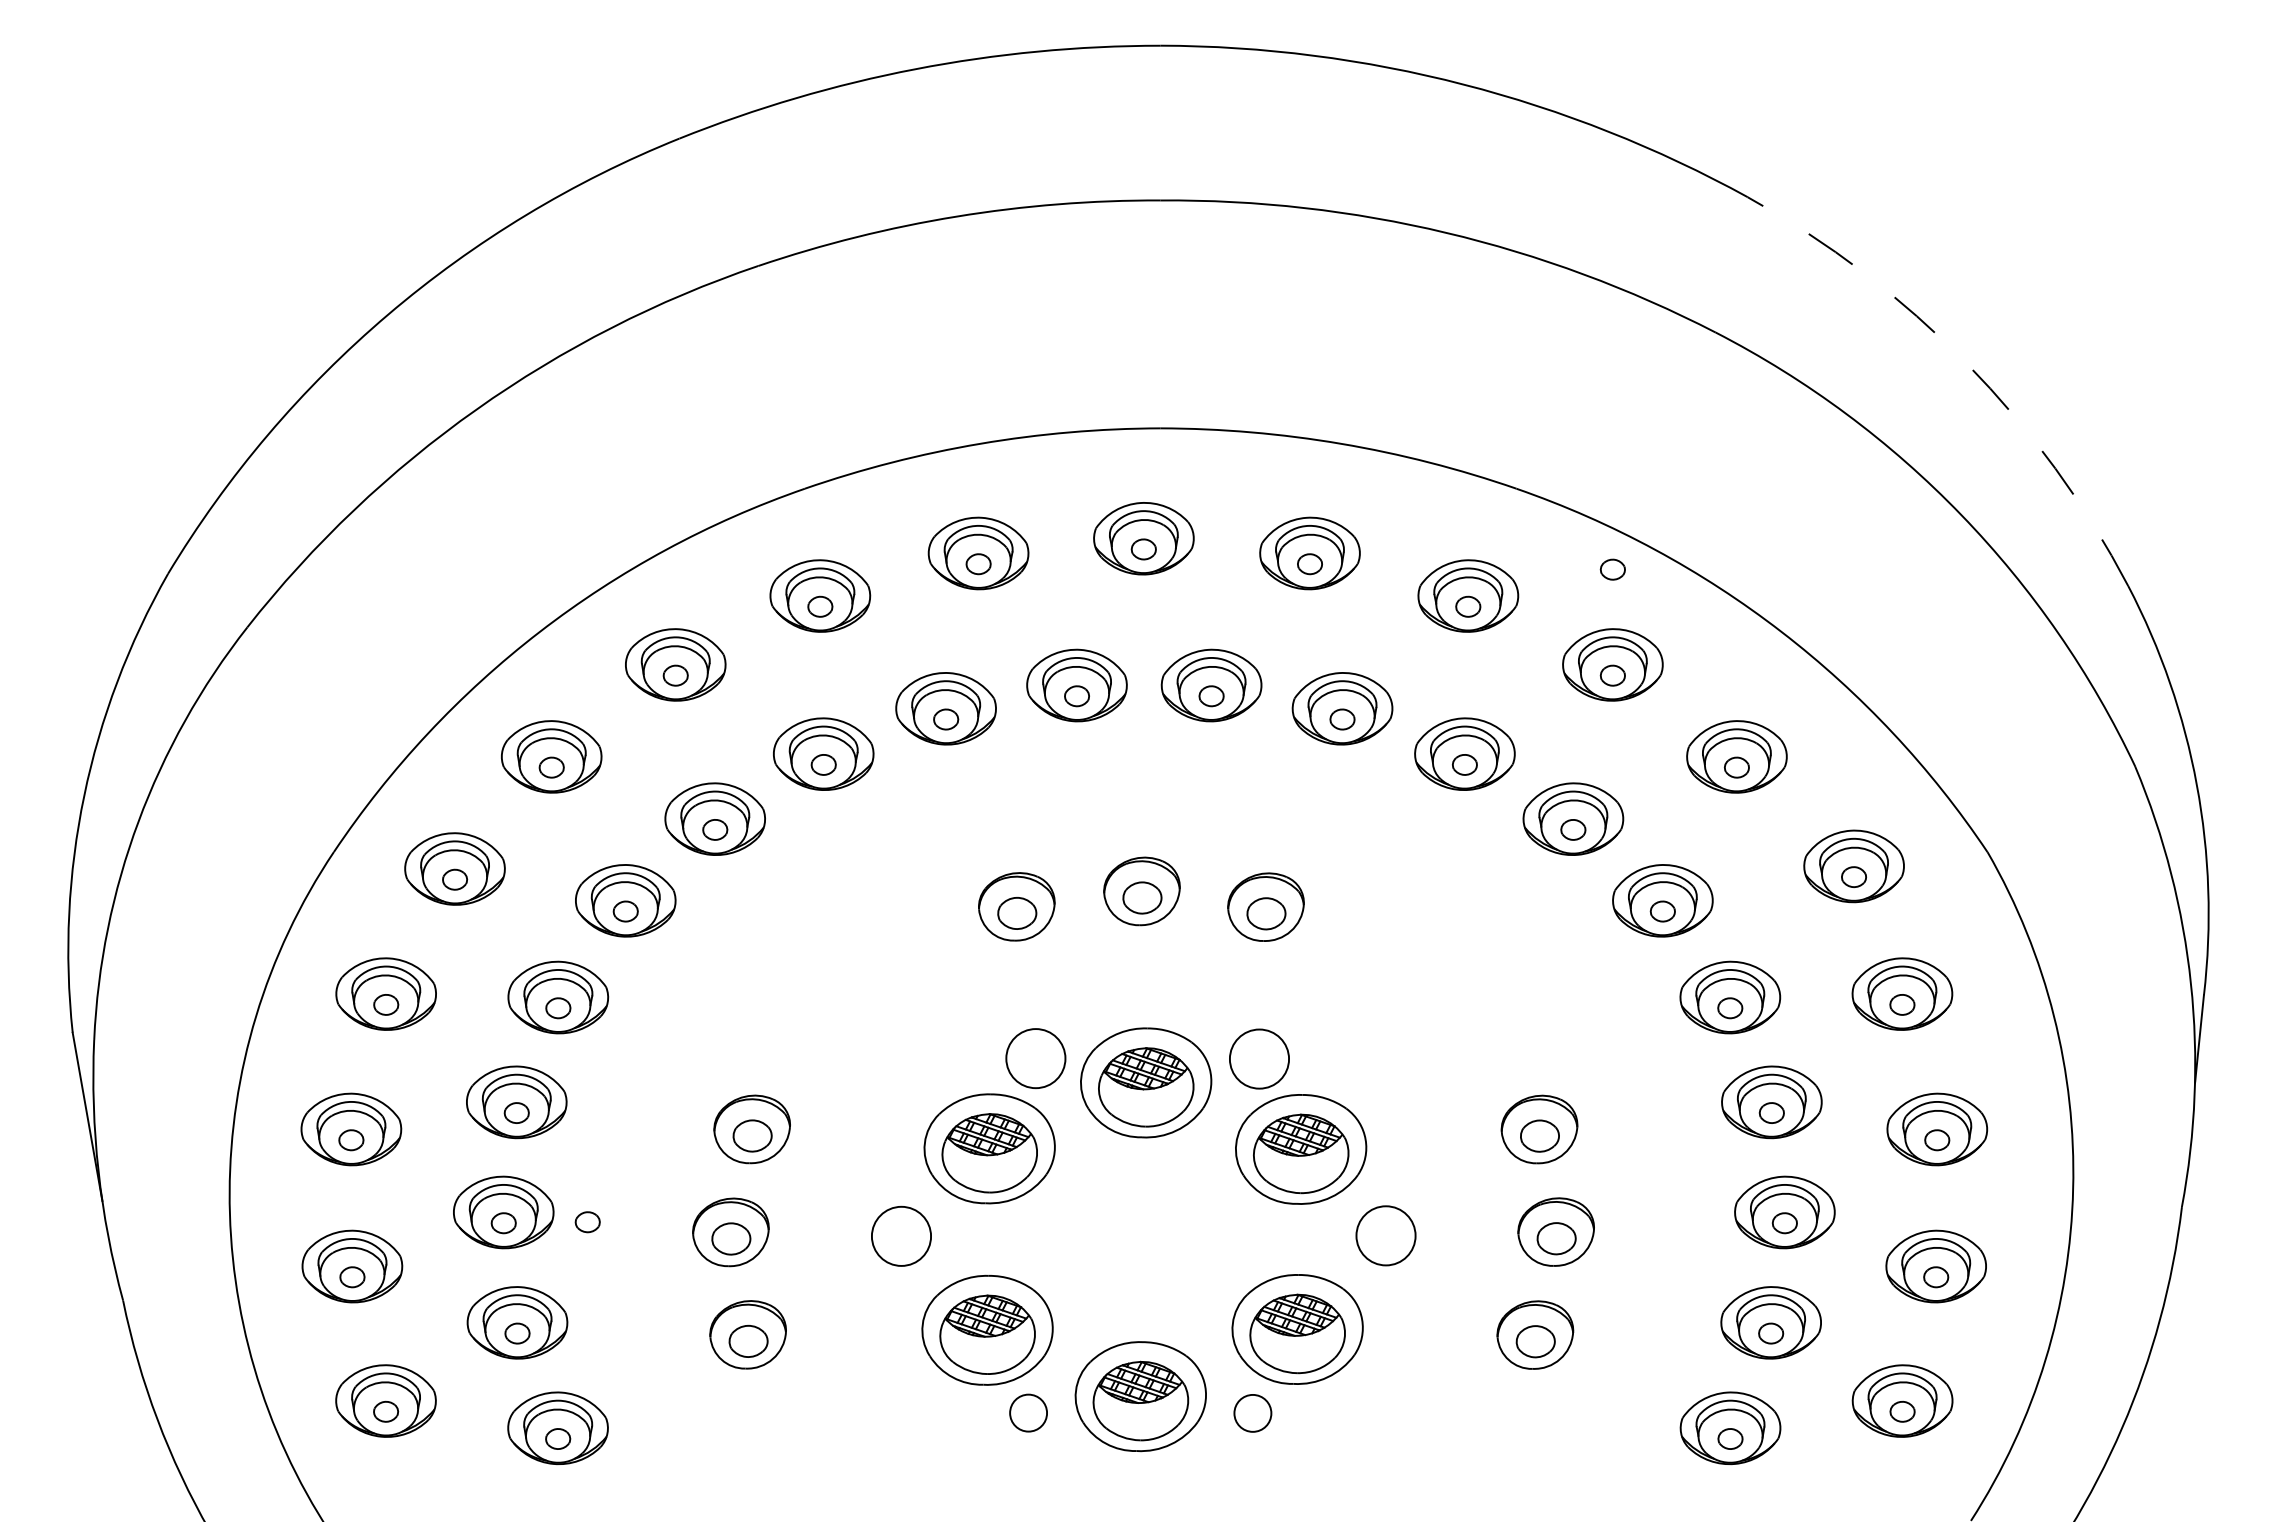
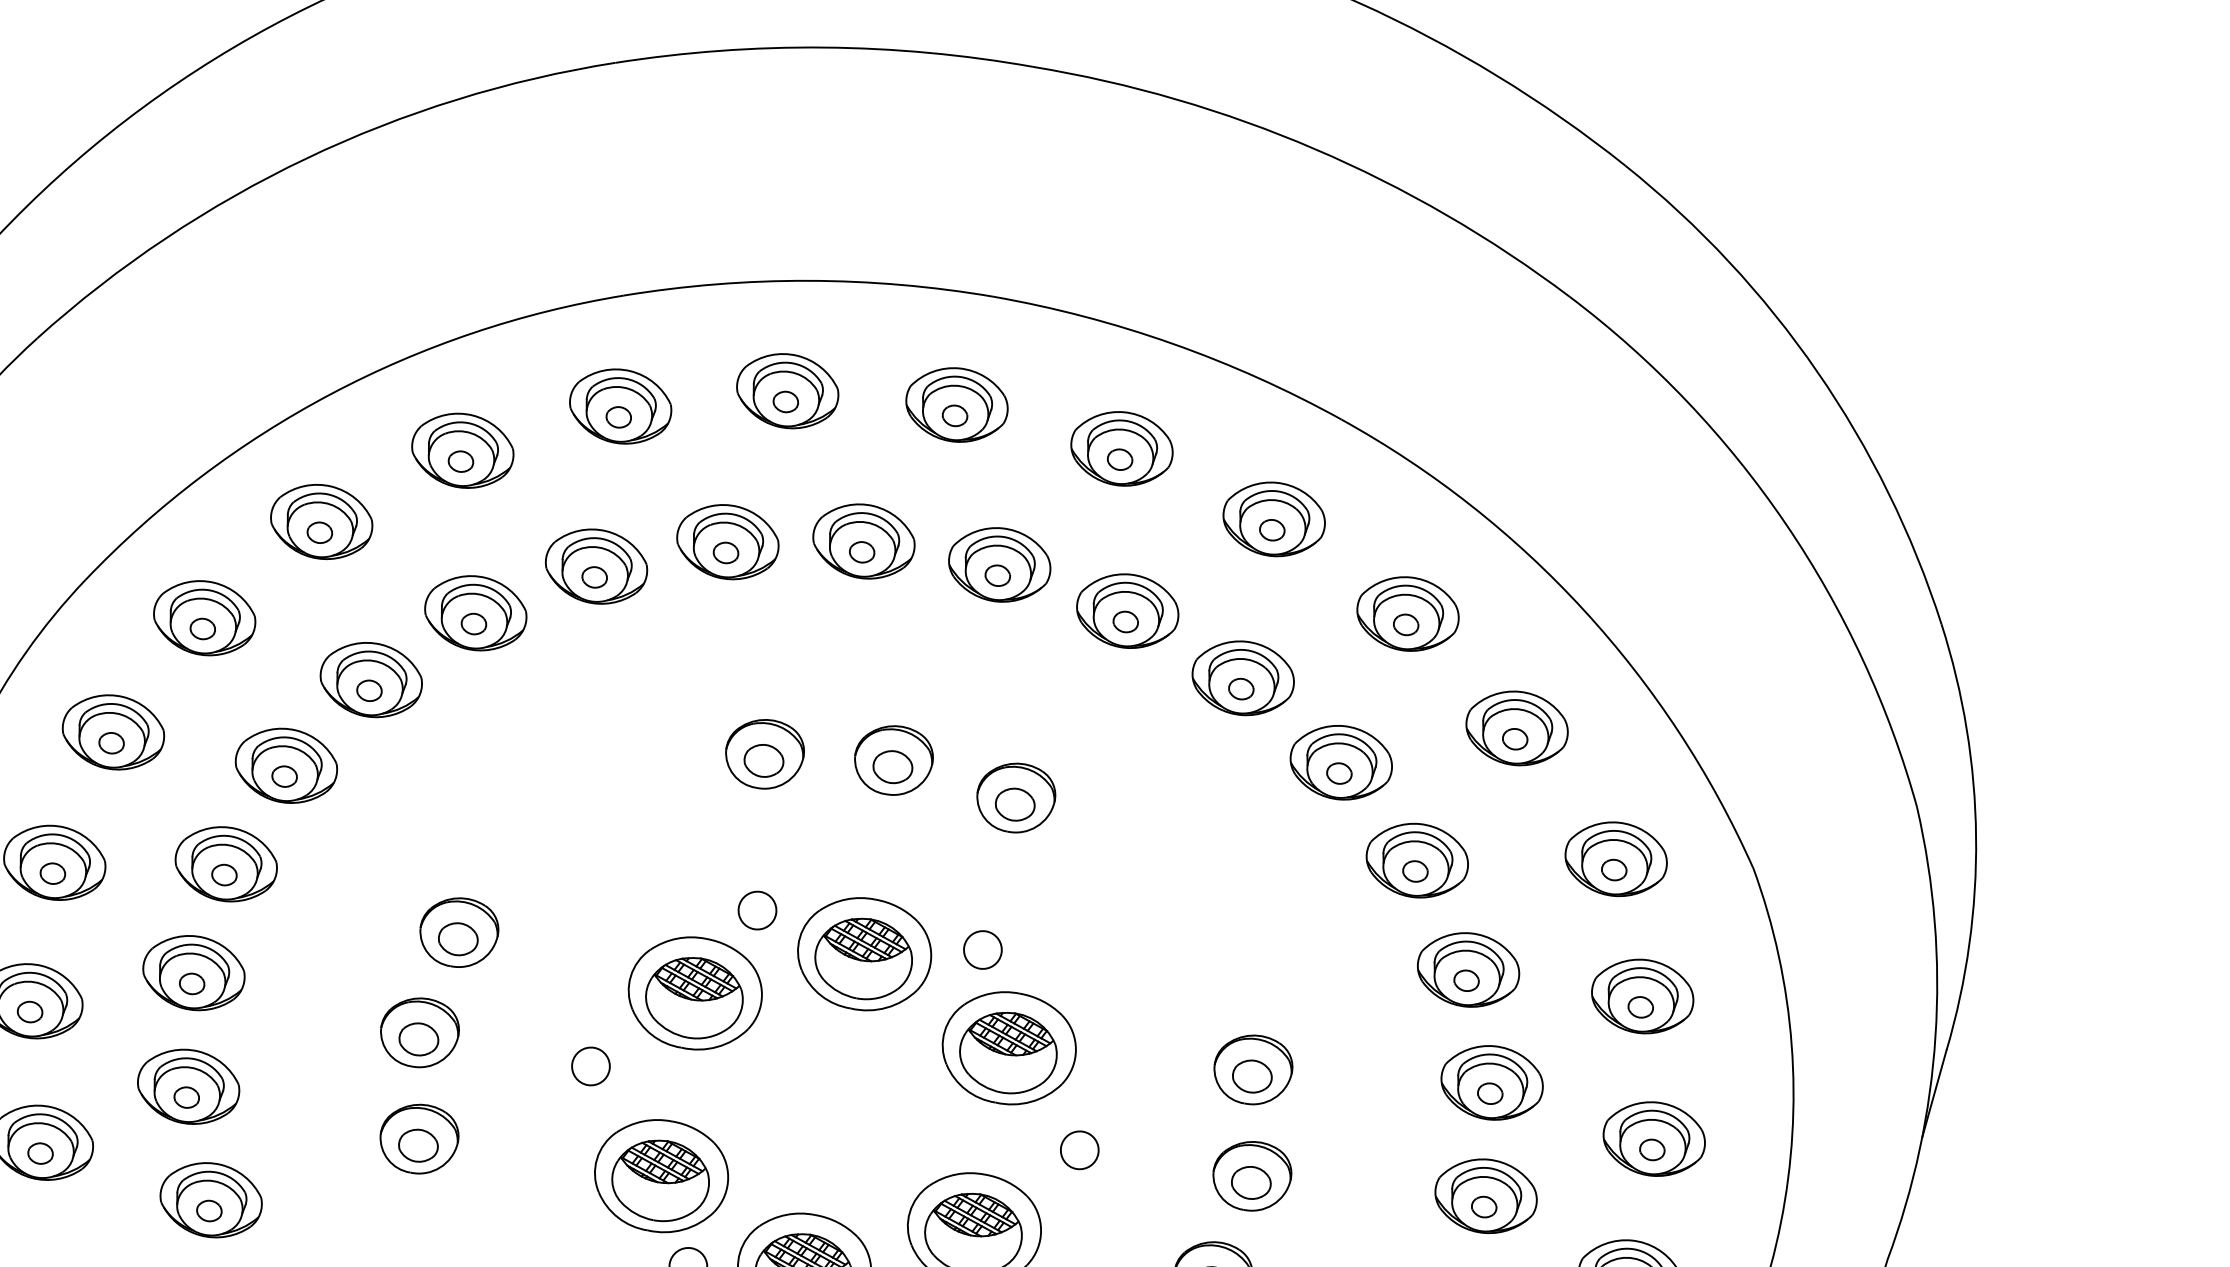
arc: (1966, 363) -> (1817, 371), dashed -> solid
part: (1612, 569) -> (1424, 517), removed
circle: (1035, 1058) -> (757, 910), size x0.62
circle: (1259, 1058) -> (983, 949), size x0.62
part: (587, 1222) -> (276, 997), removed
circle: (901, 1235) -> (591, 1065), size x0.62
circle: (1385, 1235) -> (1079, 1149), size x0.62

